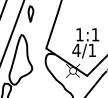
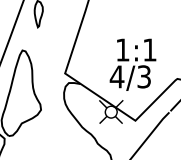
text: (92, 50) -> (144, 77), 4/1 -> 4/3

